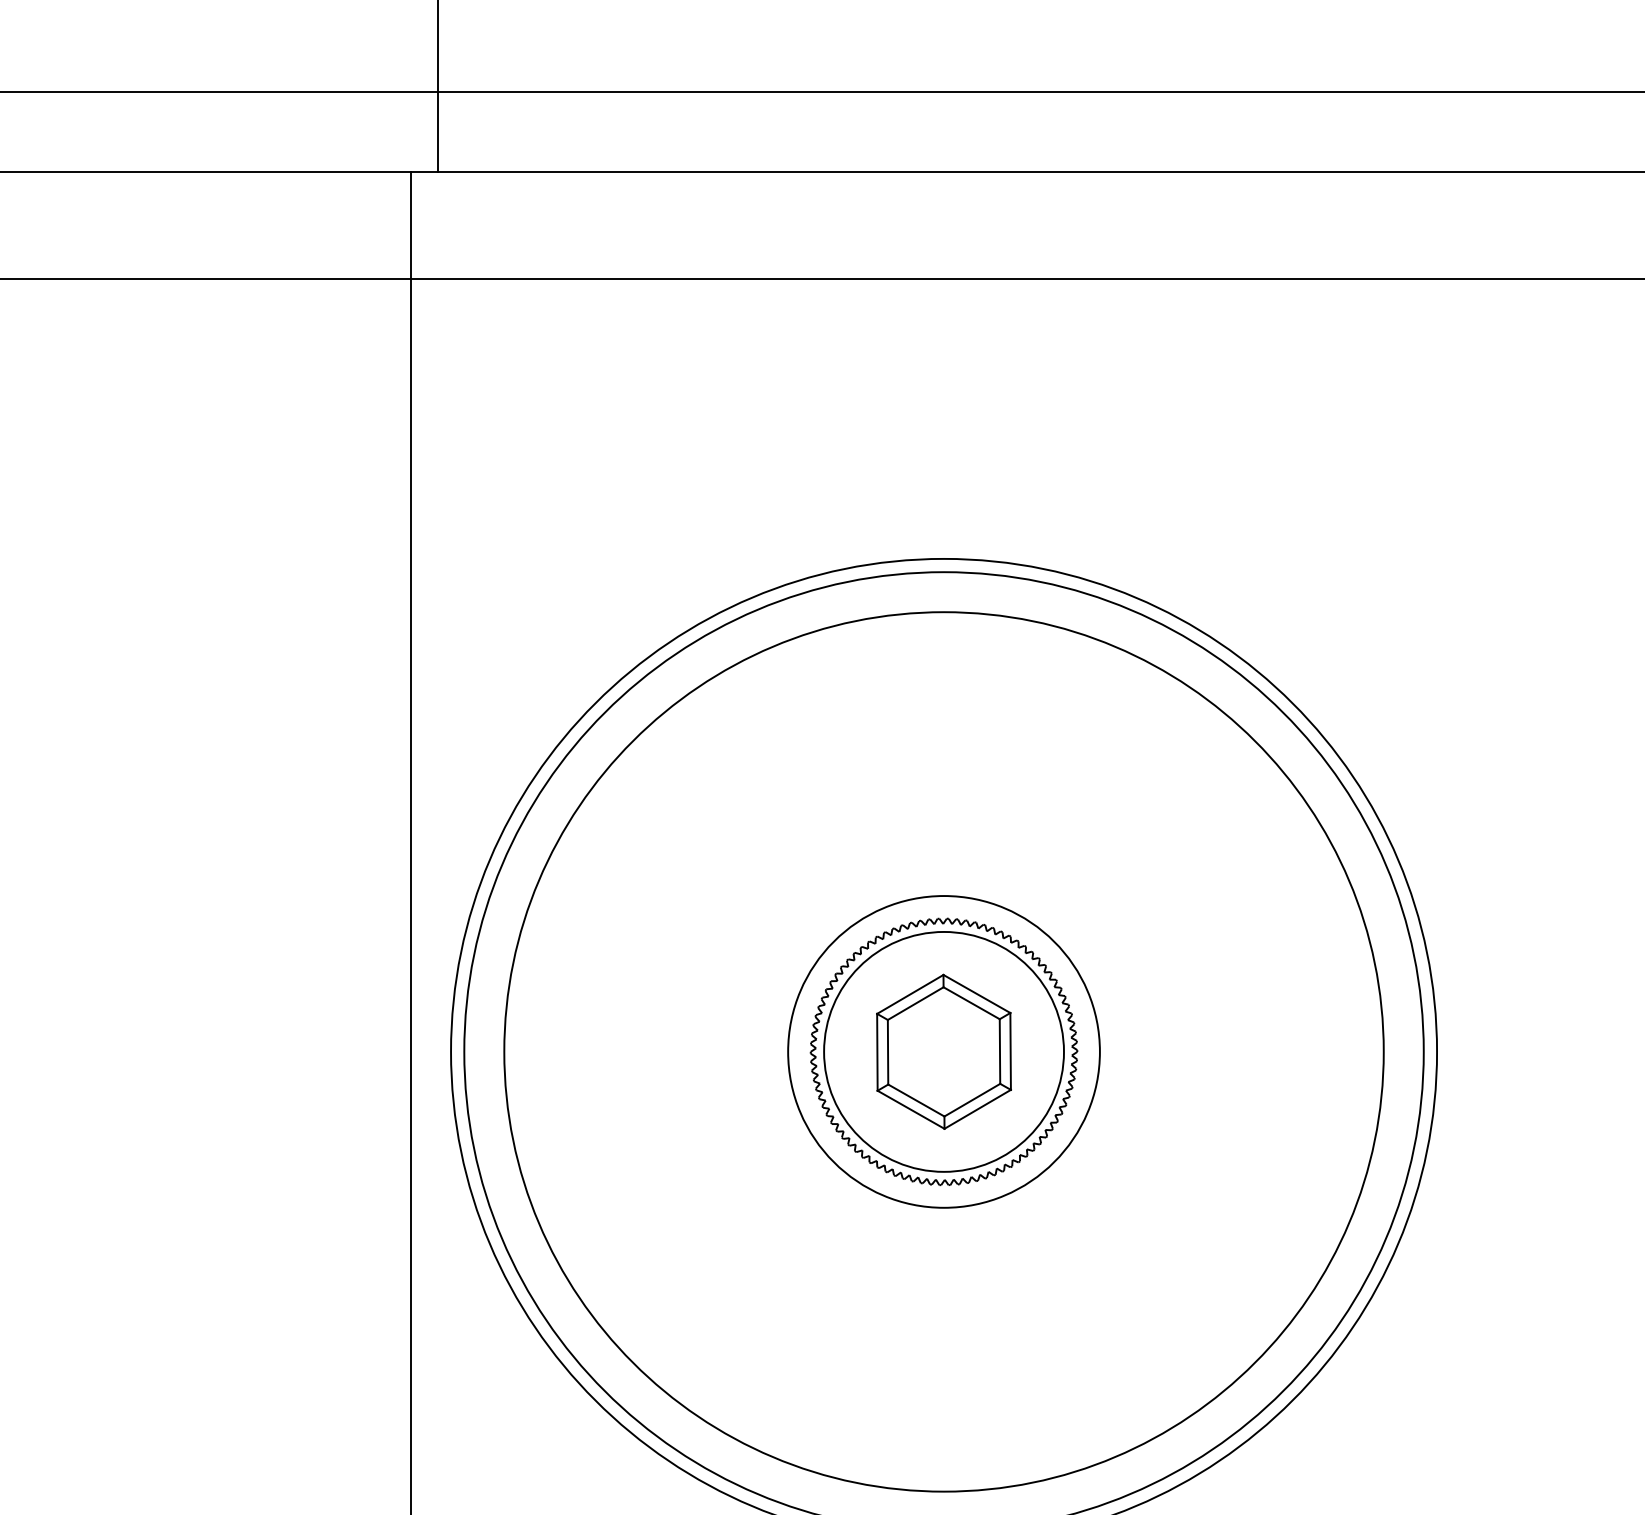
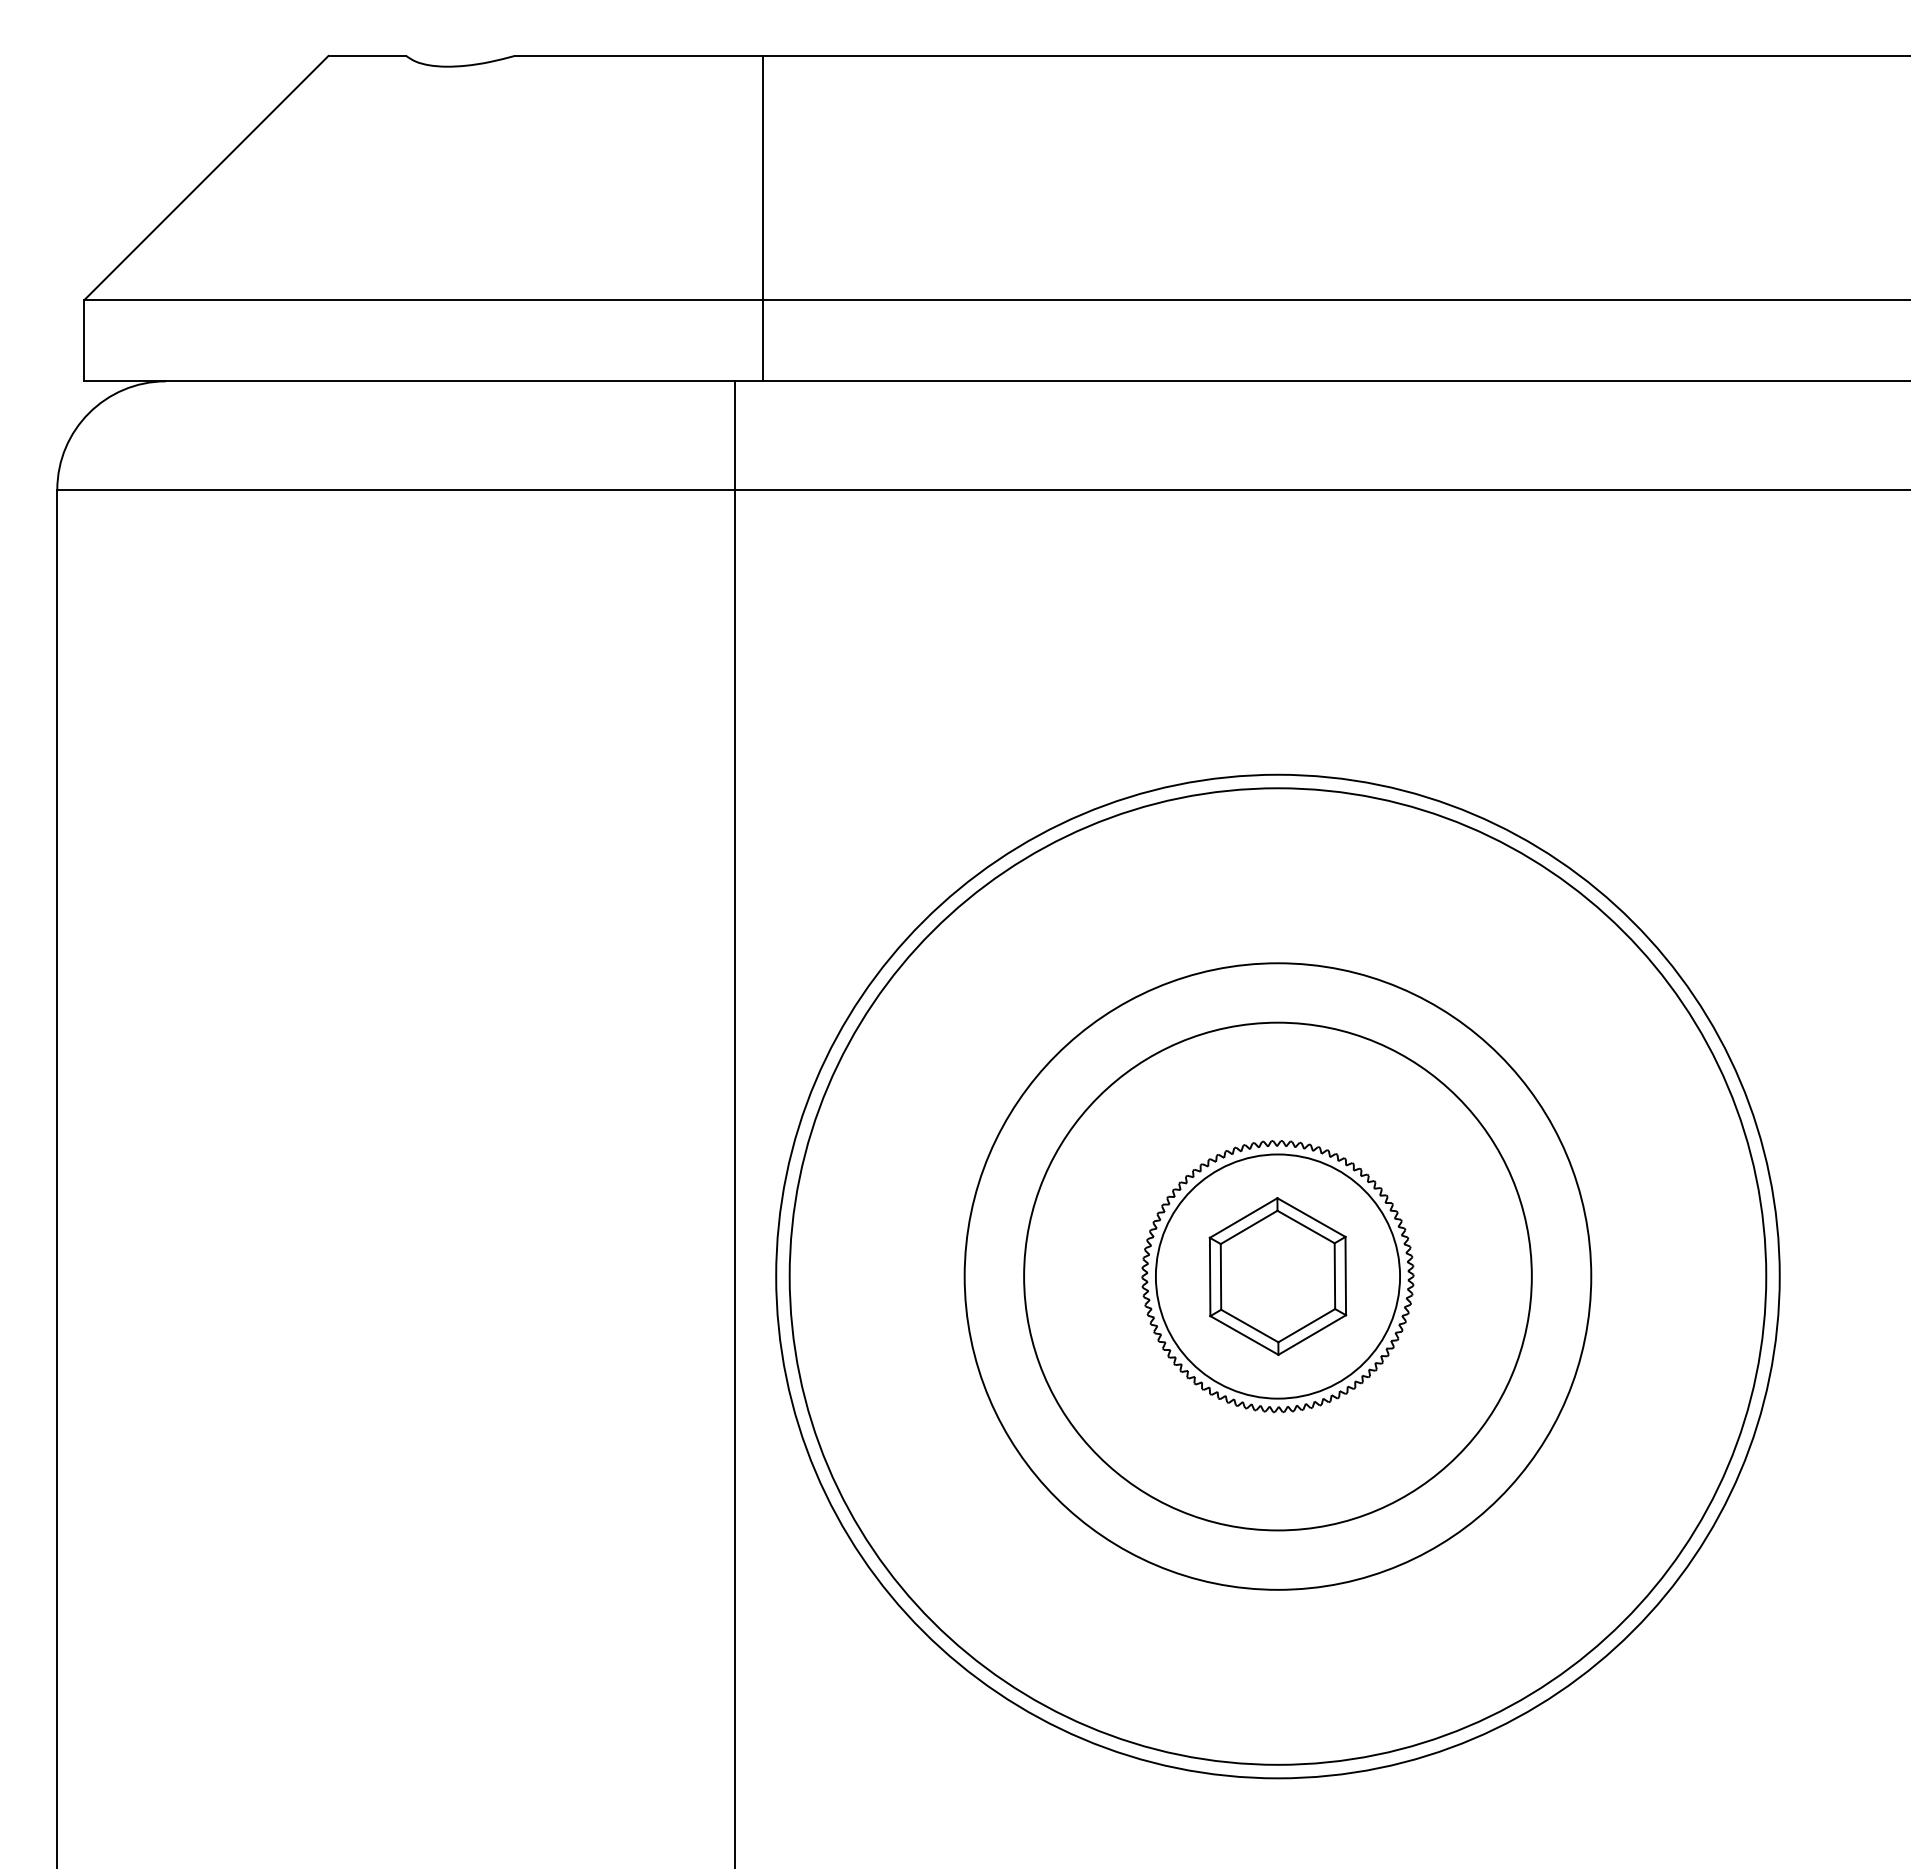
circle: (943, 1051) -> (1277, 1276), size x0.7
circle: (943, 1051) -> (1277, 1276), size x1.6

